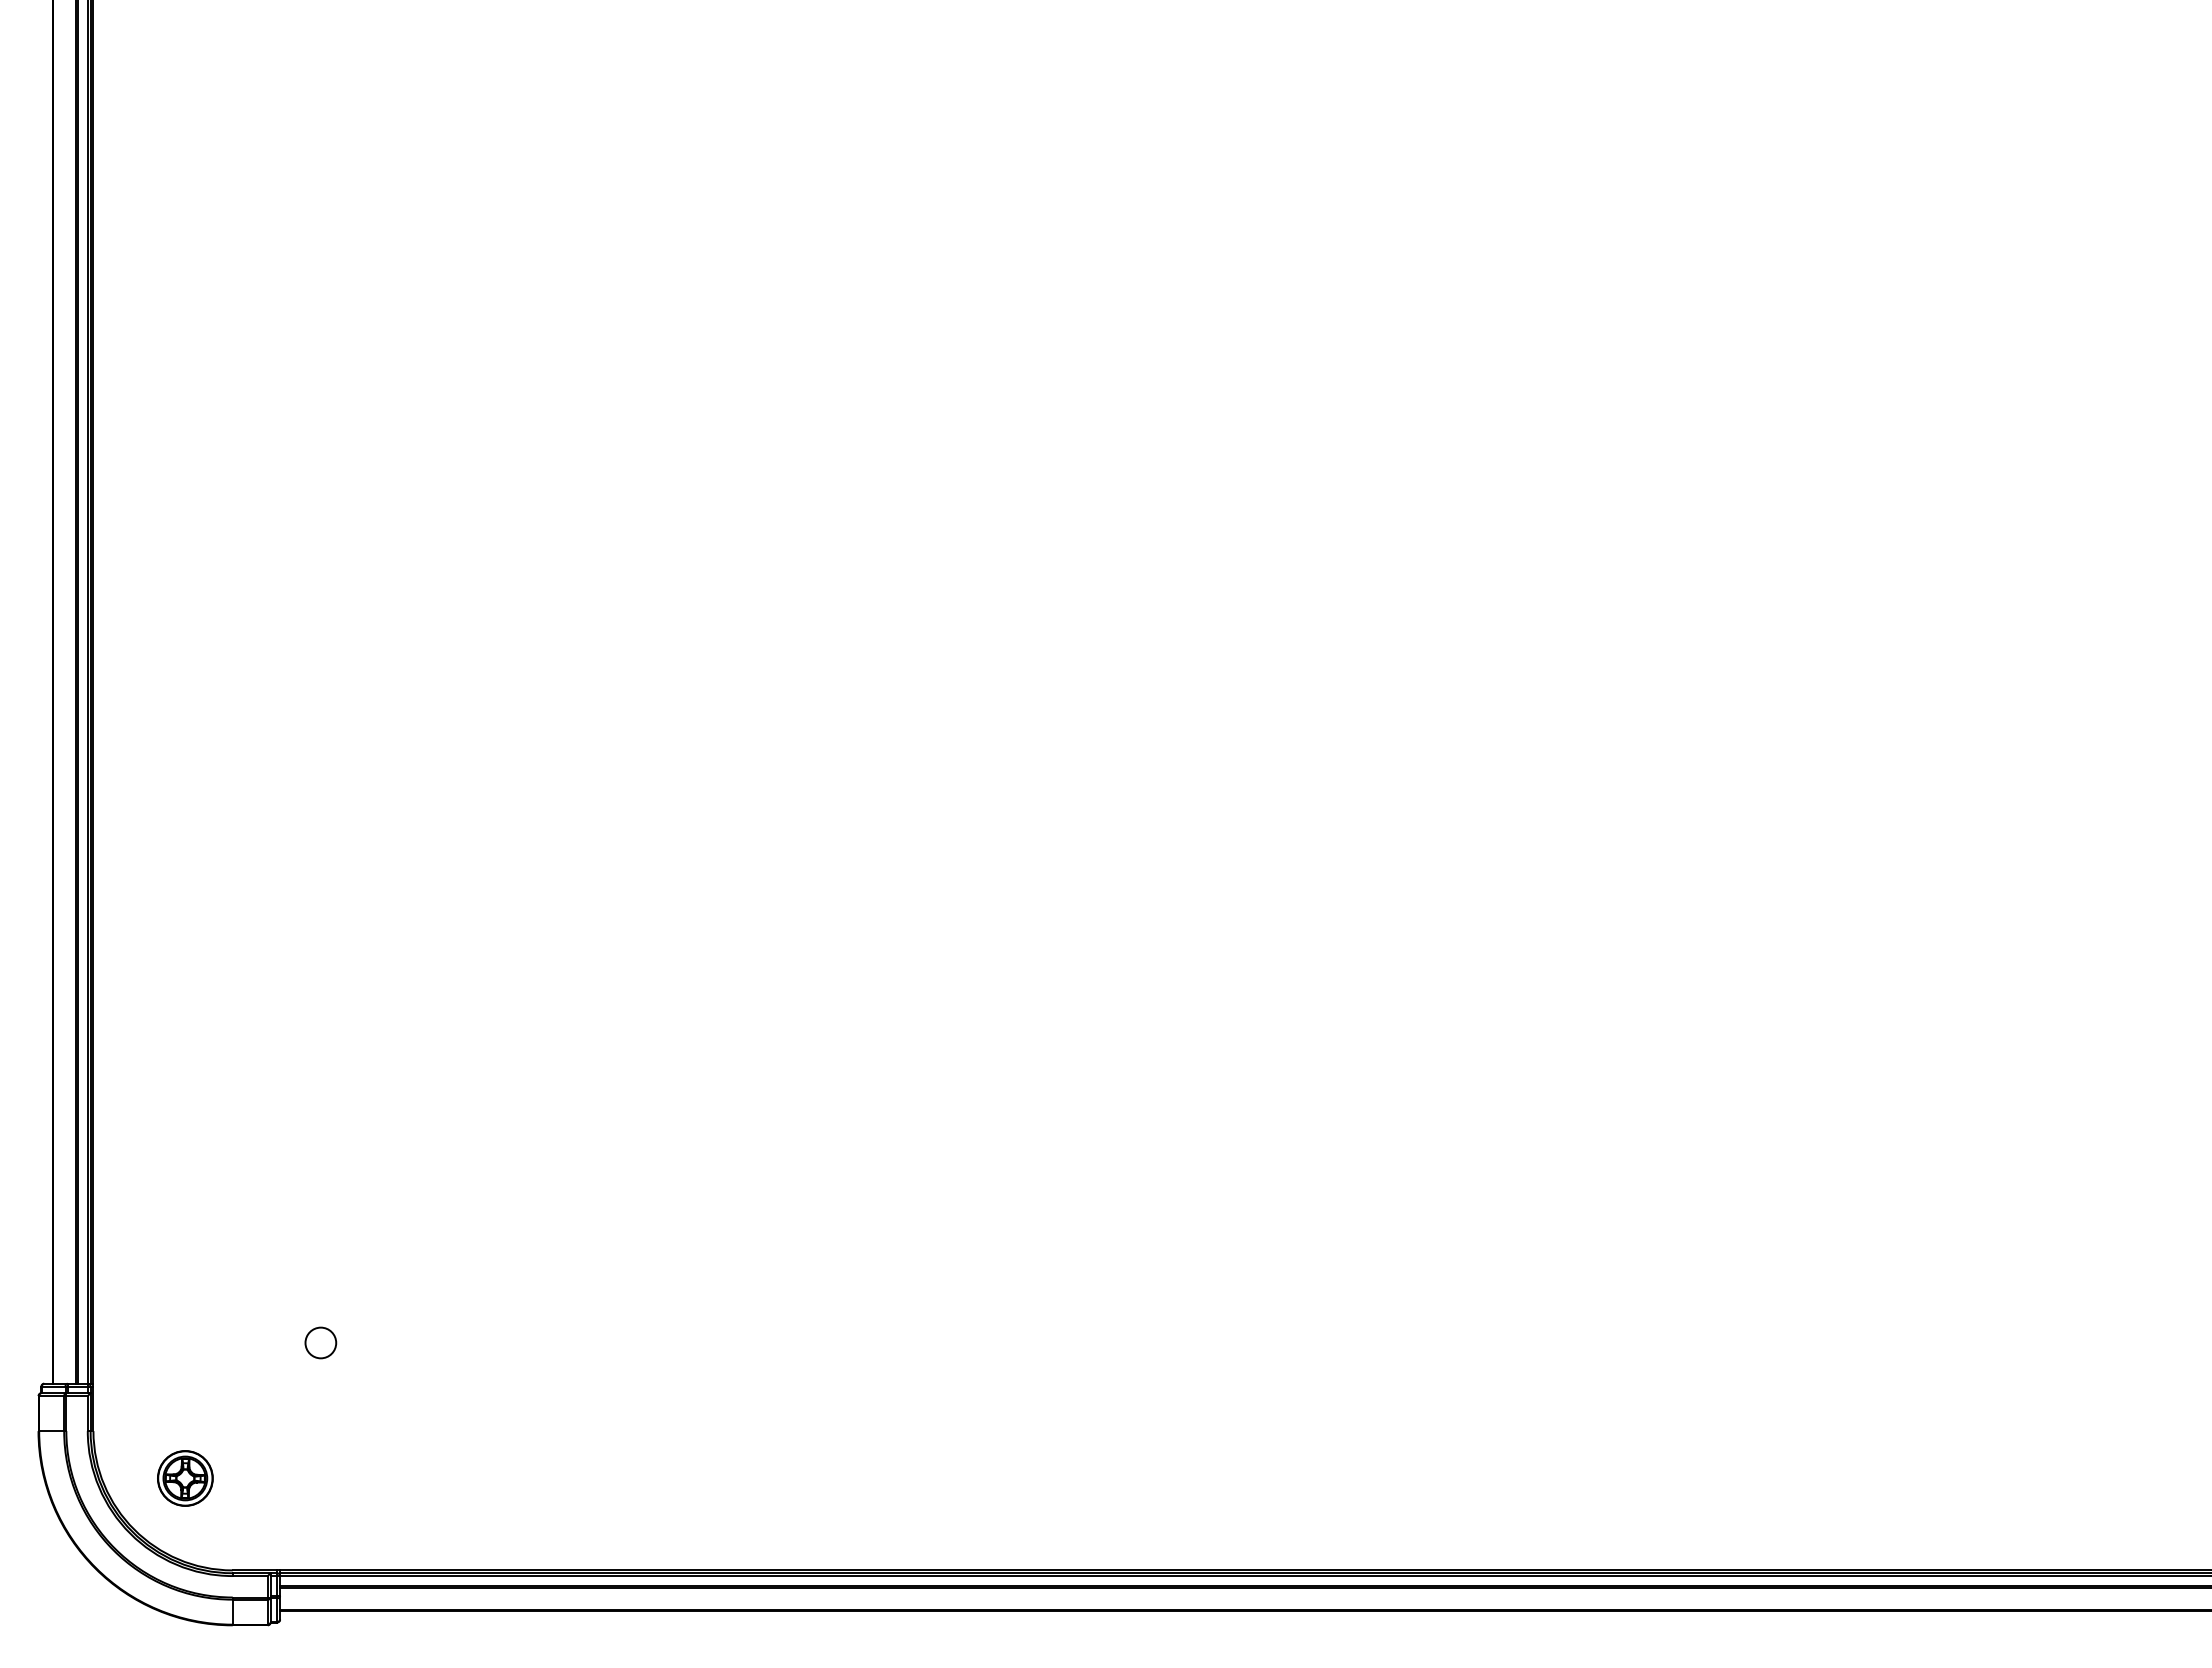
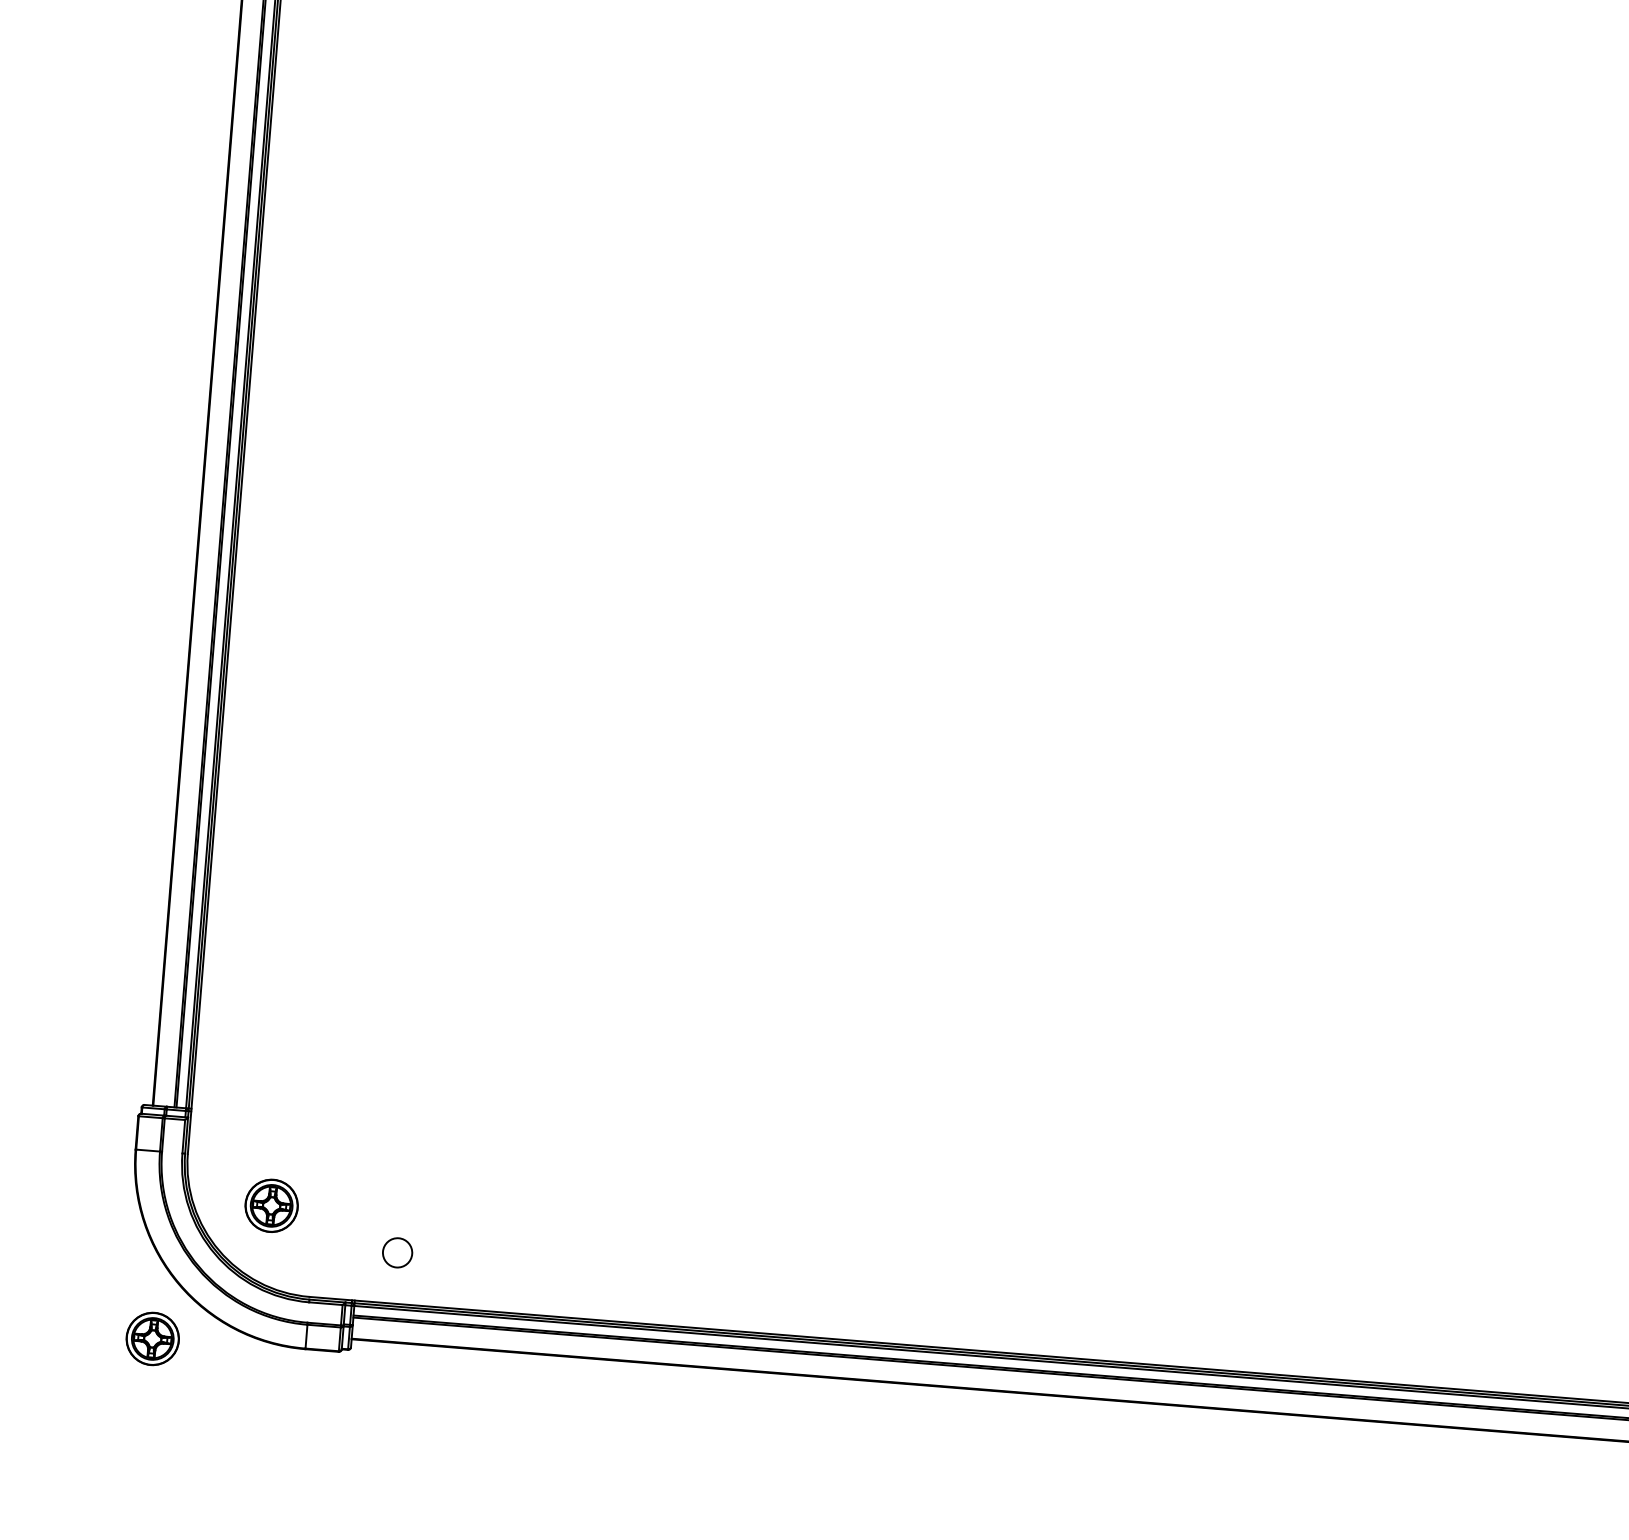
circle: (320, 1342) -> (397, 1252), moved
part: (72, 1627) -> (152, 1338), added

